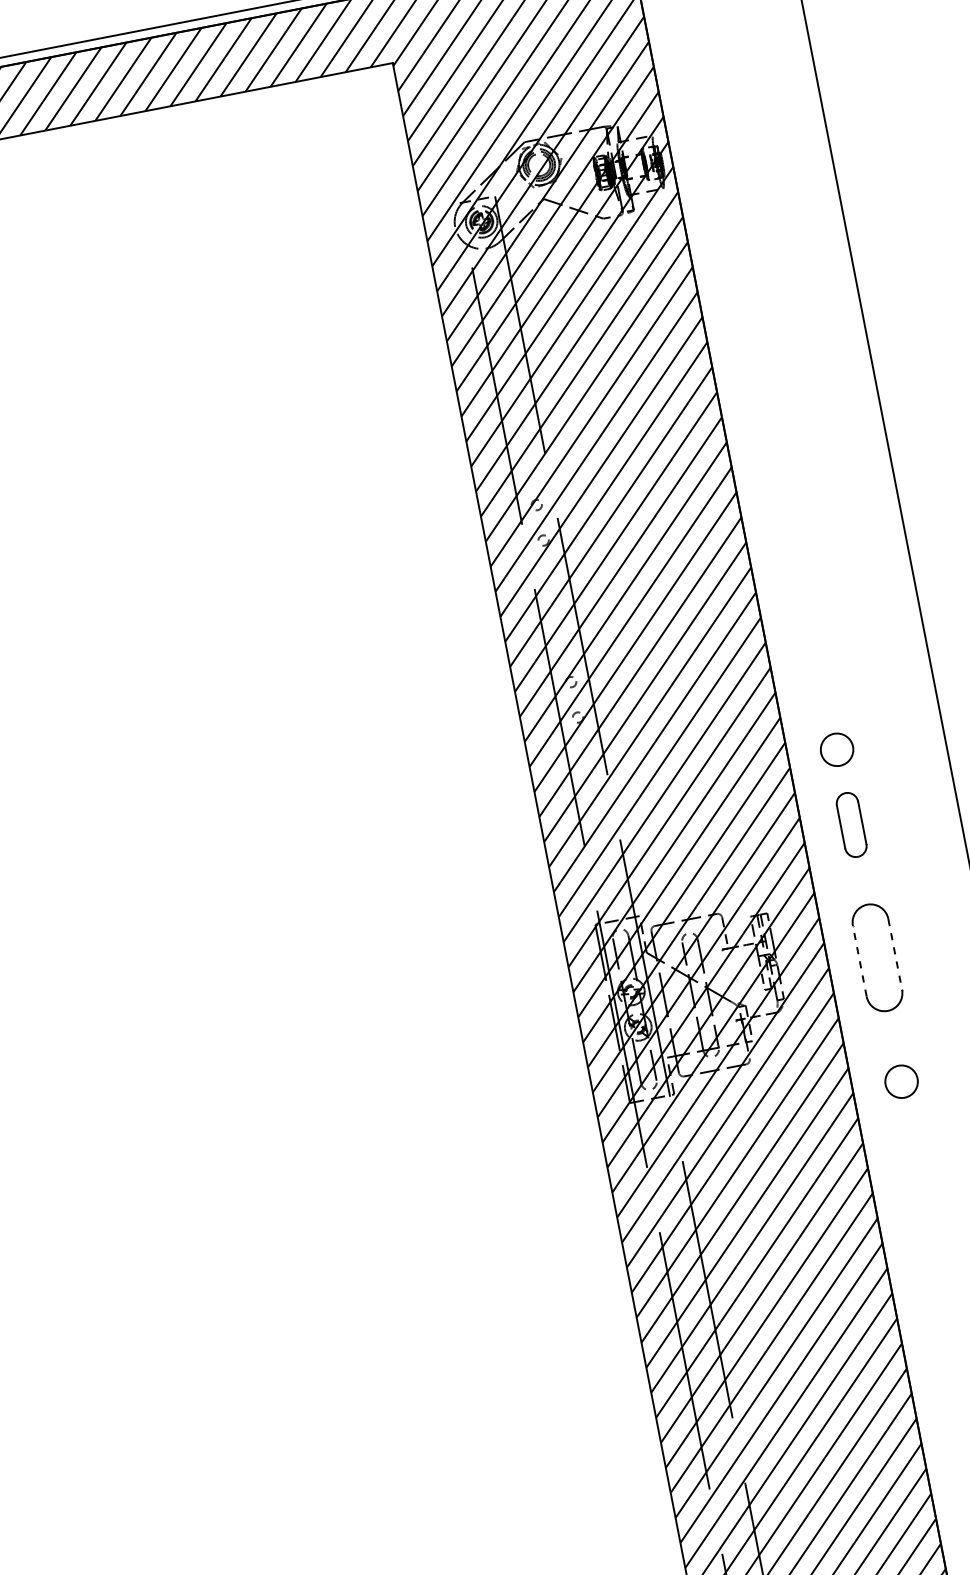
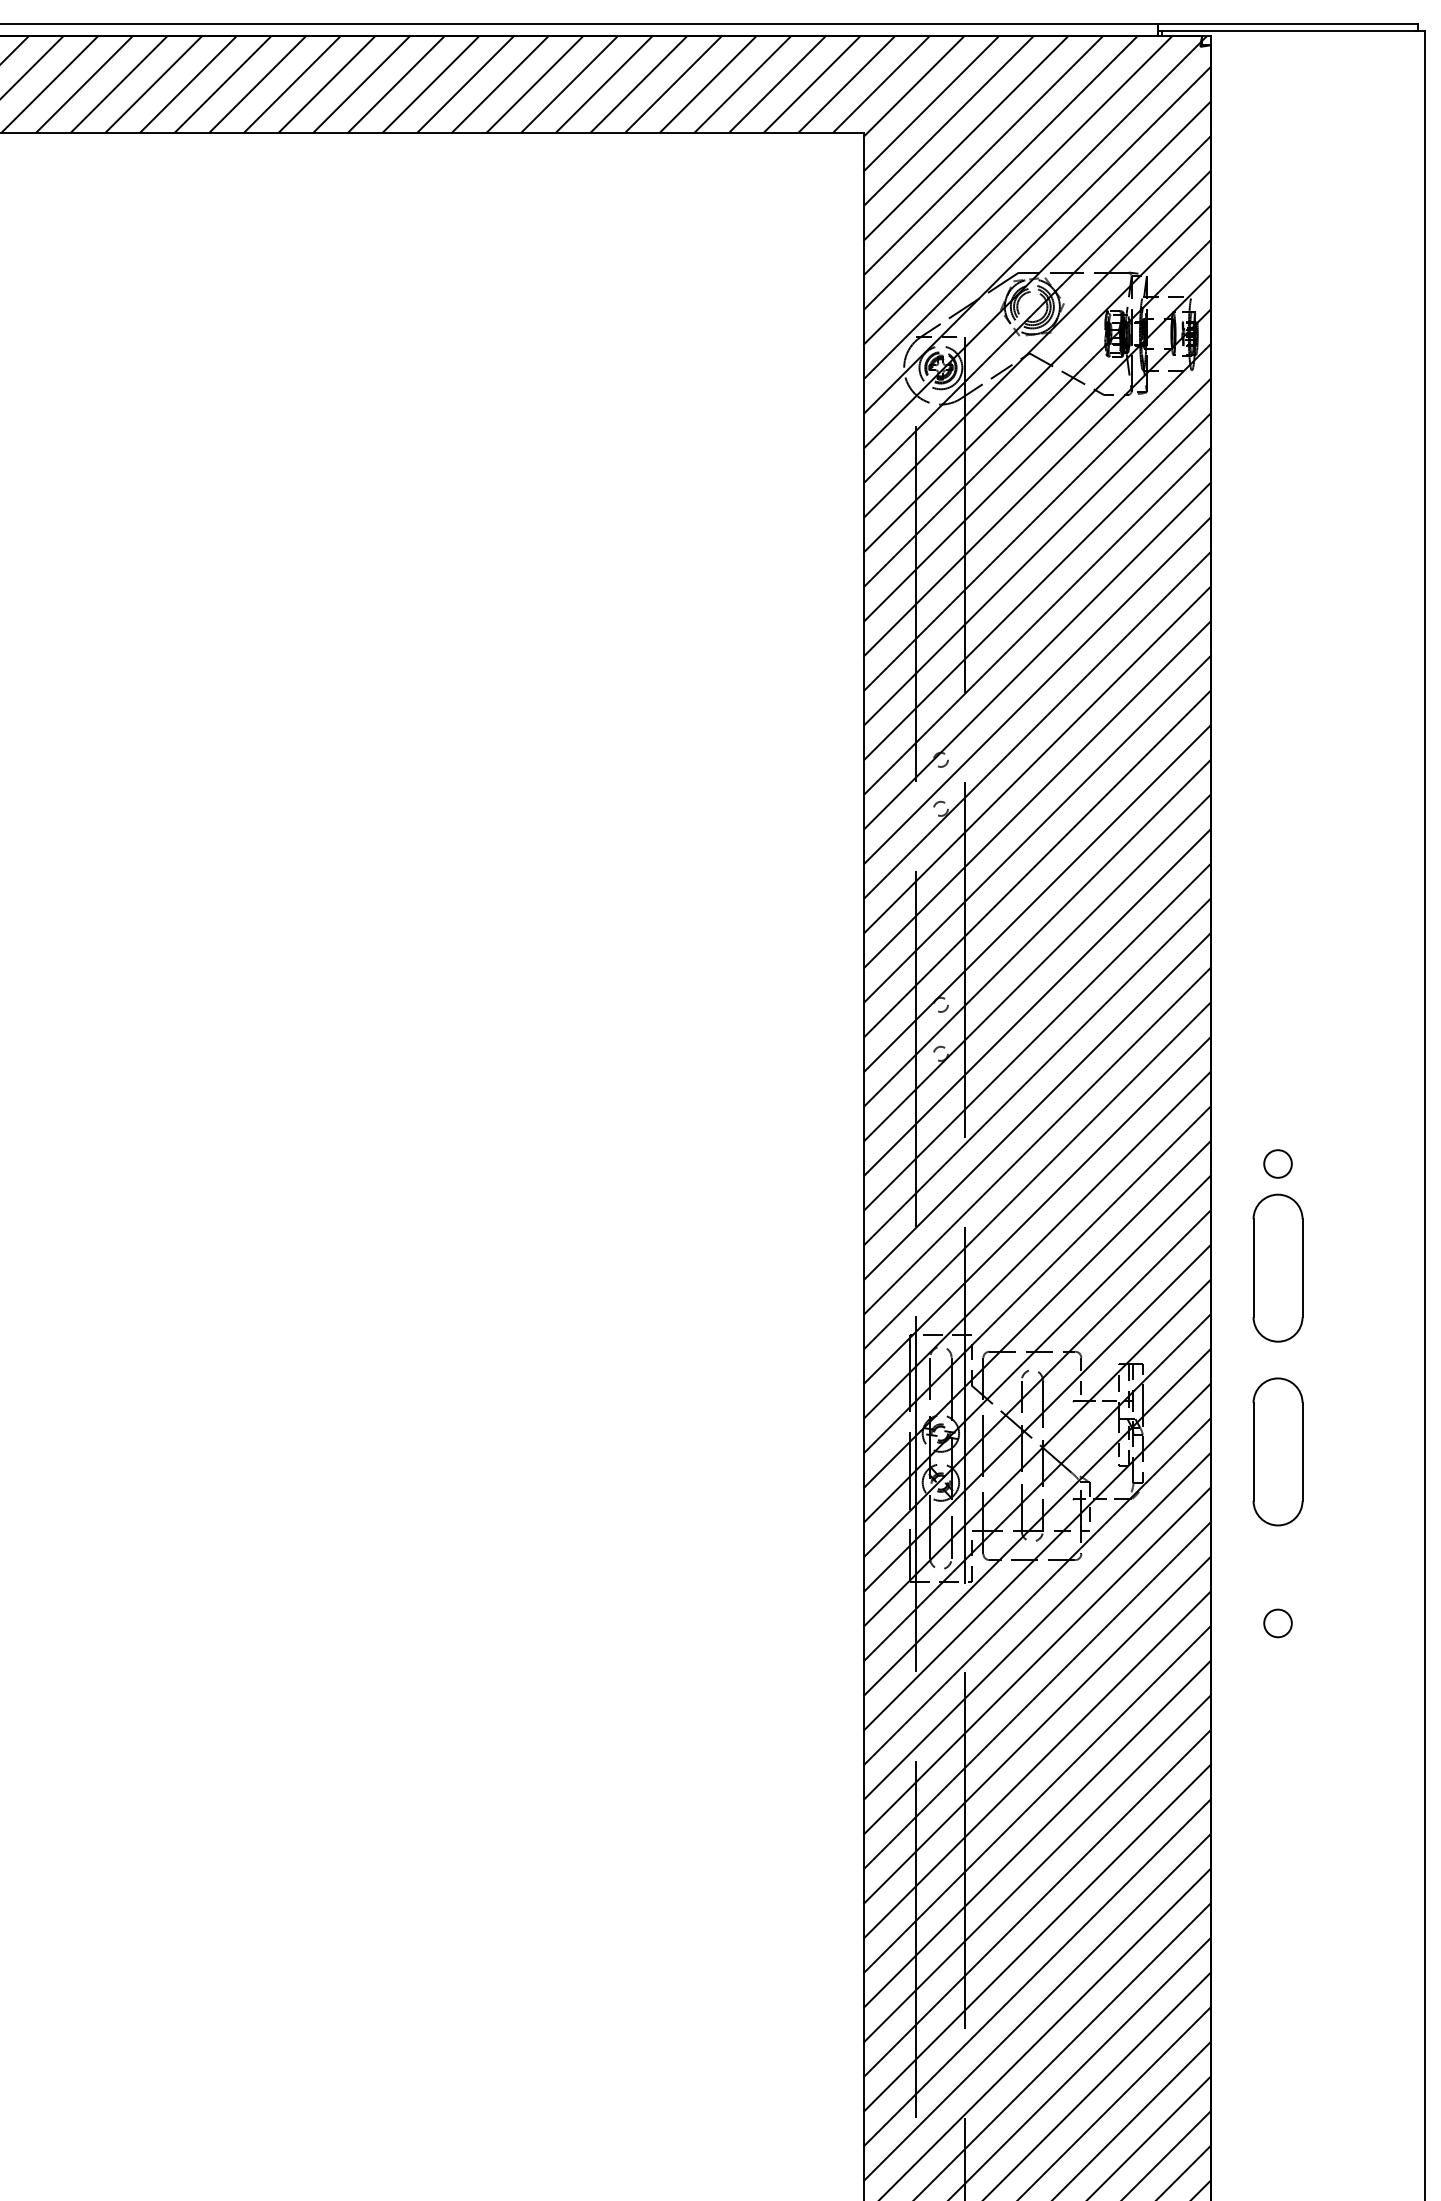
circle: (836, 749) -> (1277, 1163), size x0.62
part: (851, 824) -> (1277, 1267), size x1.67
line: (895, 954) -> (1302, 1452), dashed -> solid
line: (859, 960) -> (1253, 1451), dashed -> solid
circle: (901, 1081) -> (1277, 1623), size x0.62

